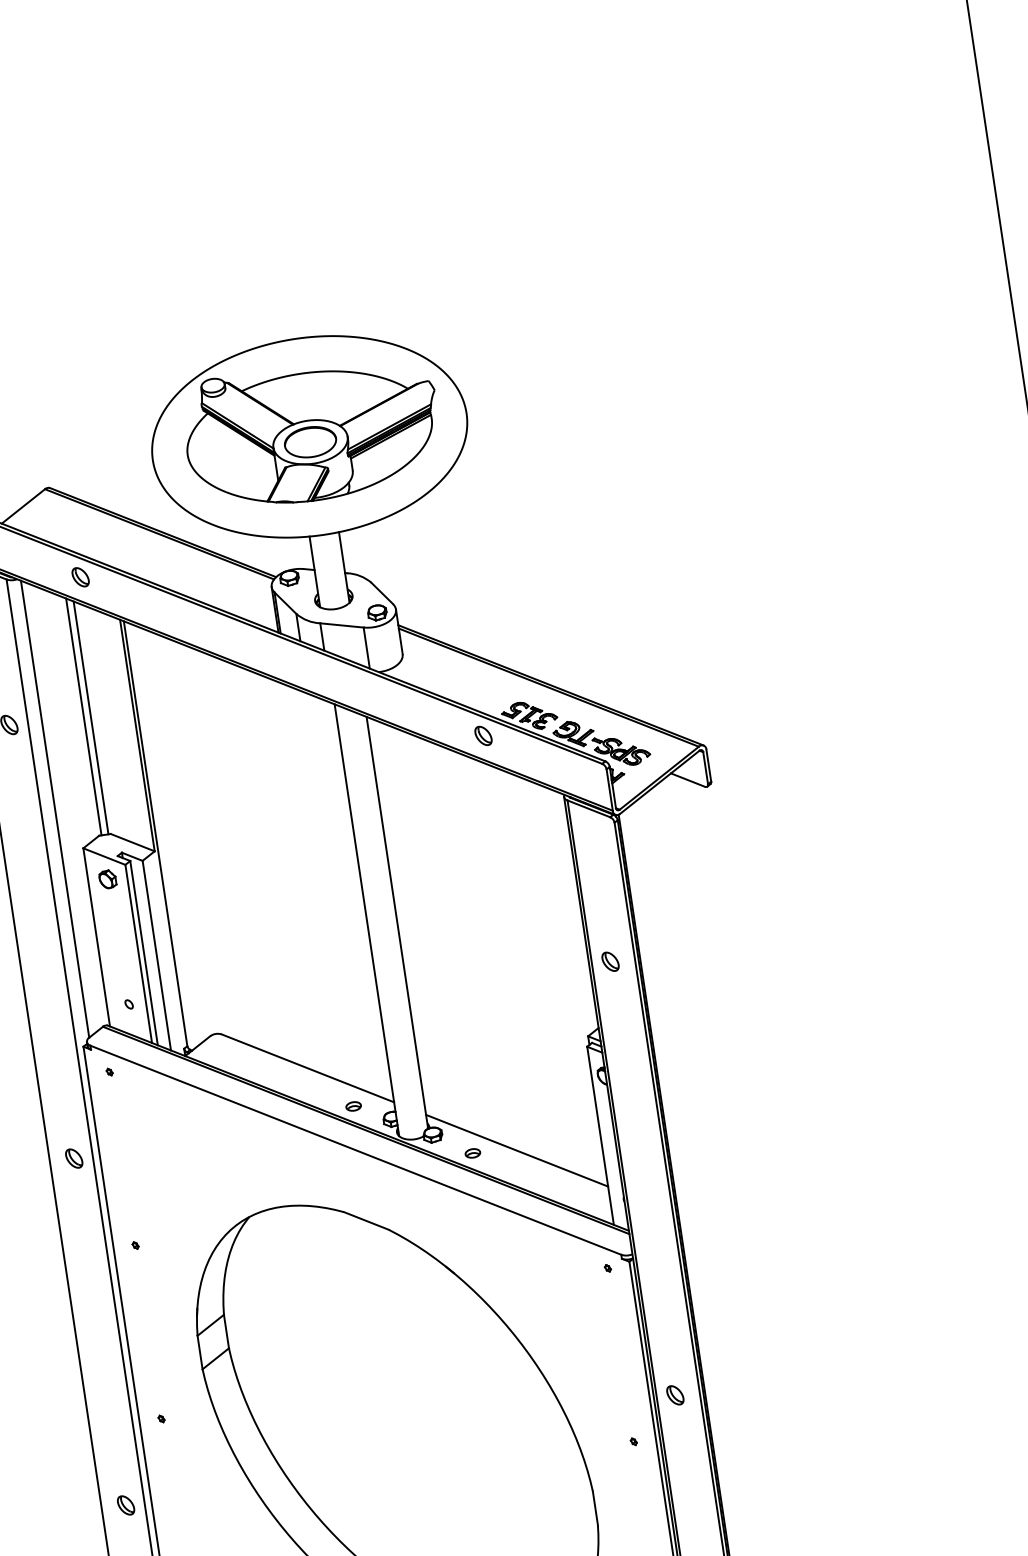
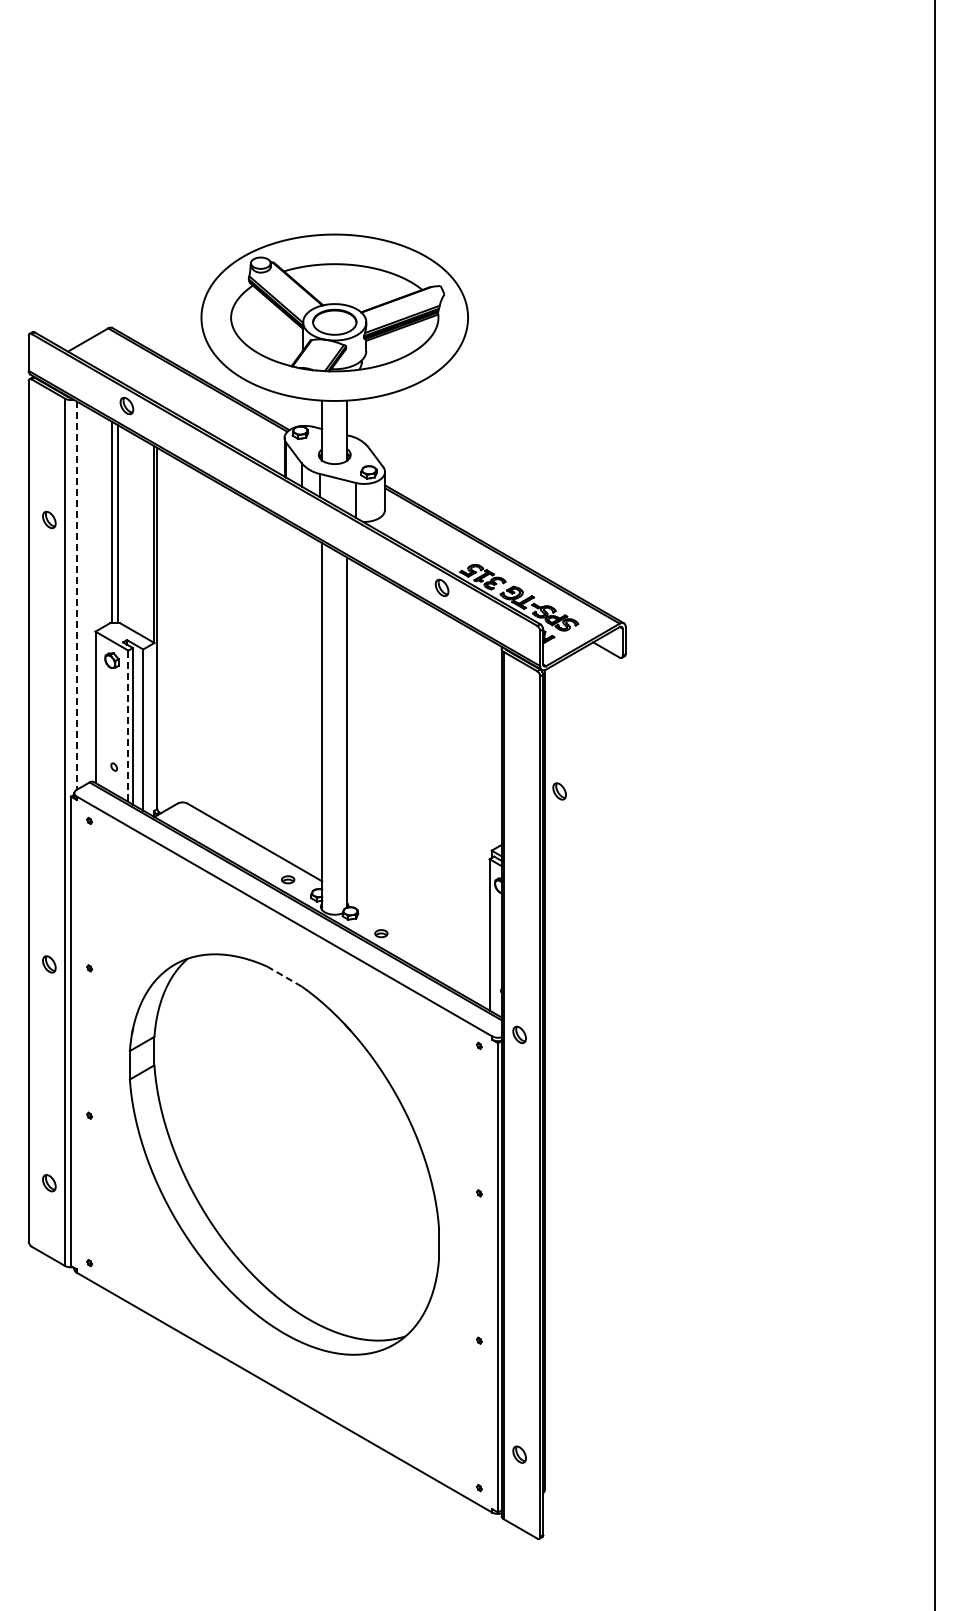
line: (54, 810) -> (76, 596), solid -> dashed
line: (138, 954) -> (128, 726), solid -> dashed
part: (610, 961) -> (559, 791), moved
line: (517, 1150) -> (418, 936), removed
part: (74, 1158) -> (49, 964), moved
line: (366, 1220) -> (284, 976), solid -> dashed
part: (675, 1394) -> (519, 1034), moved

